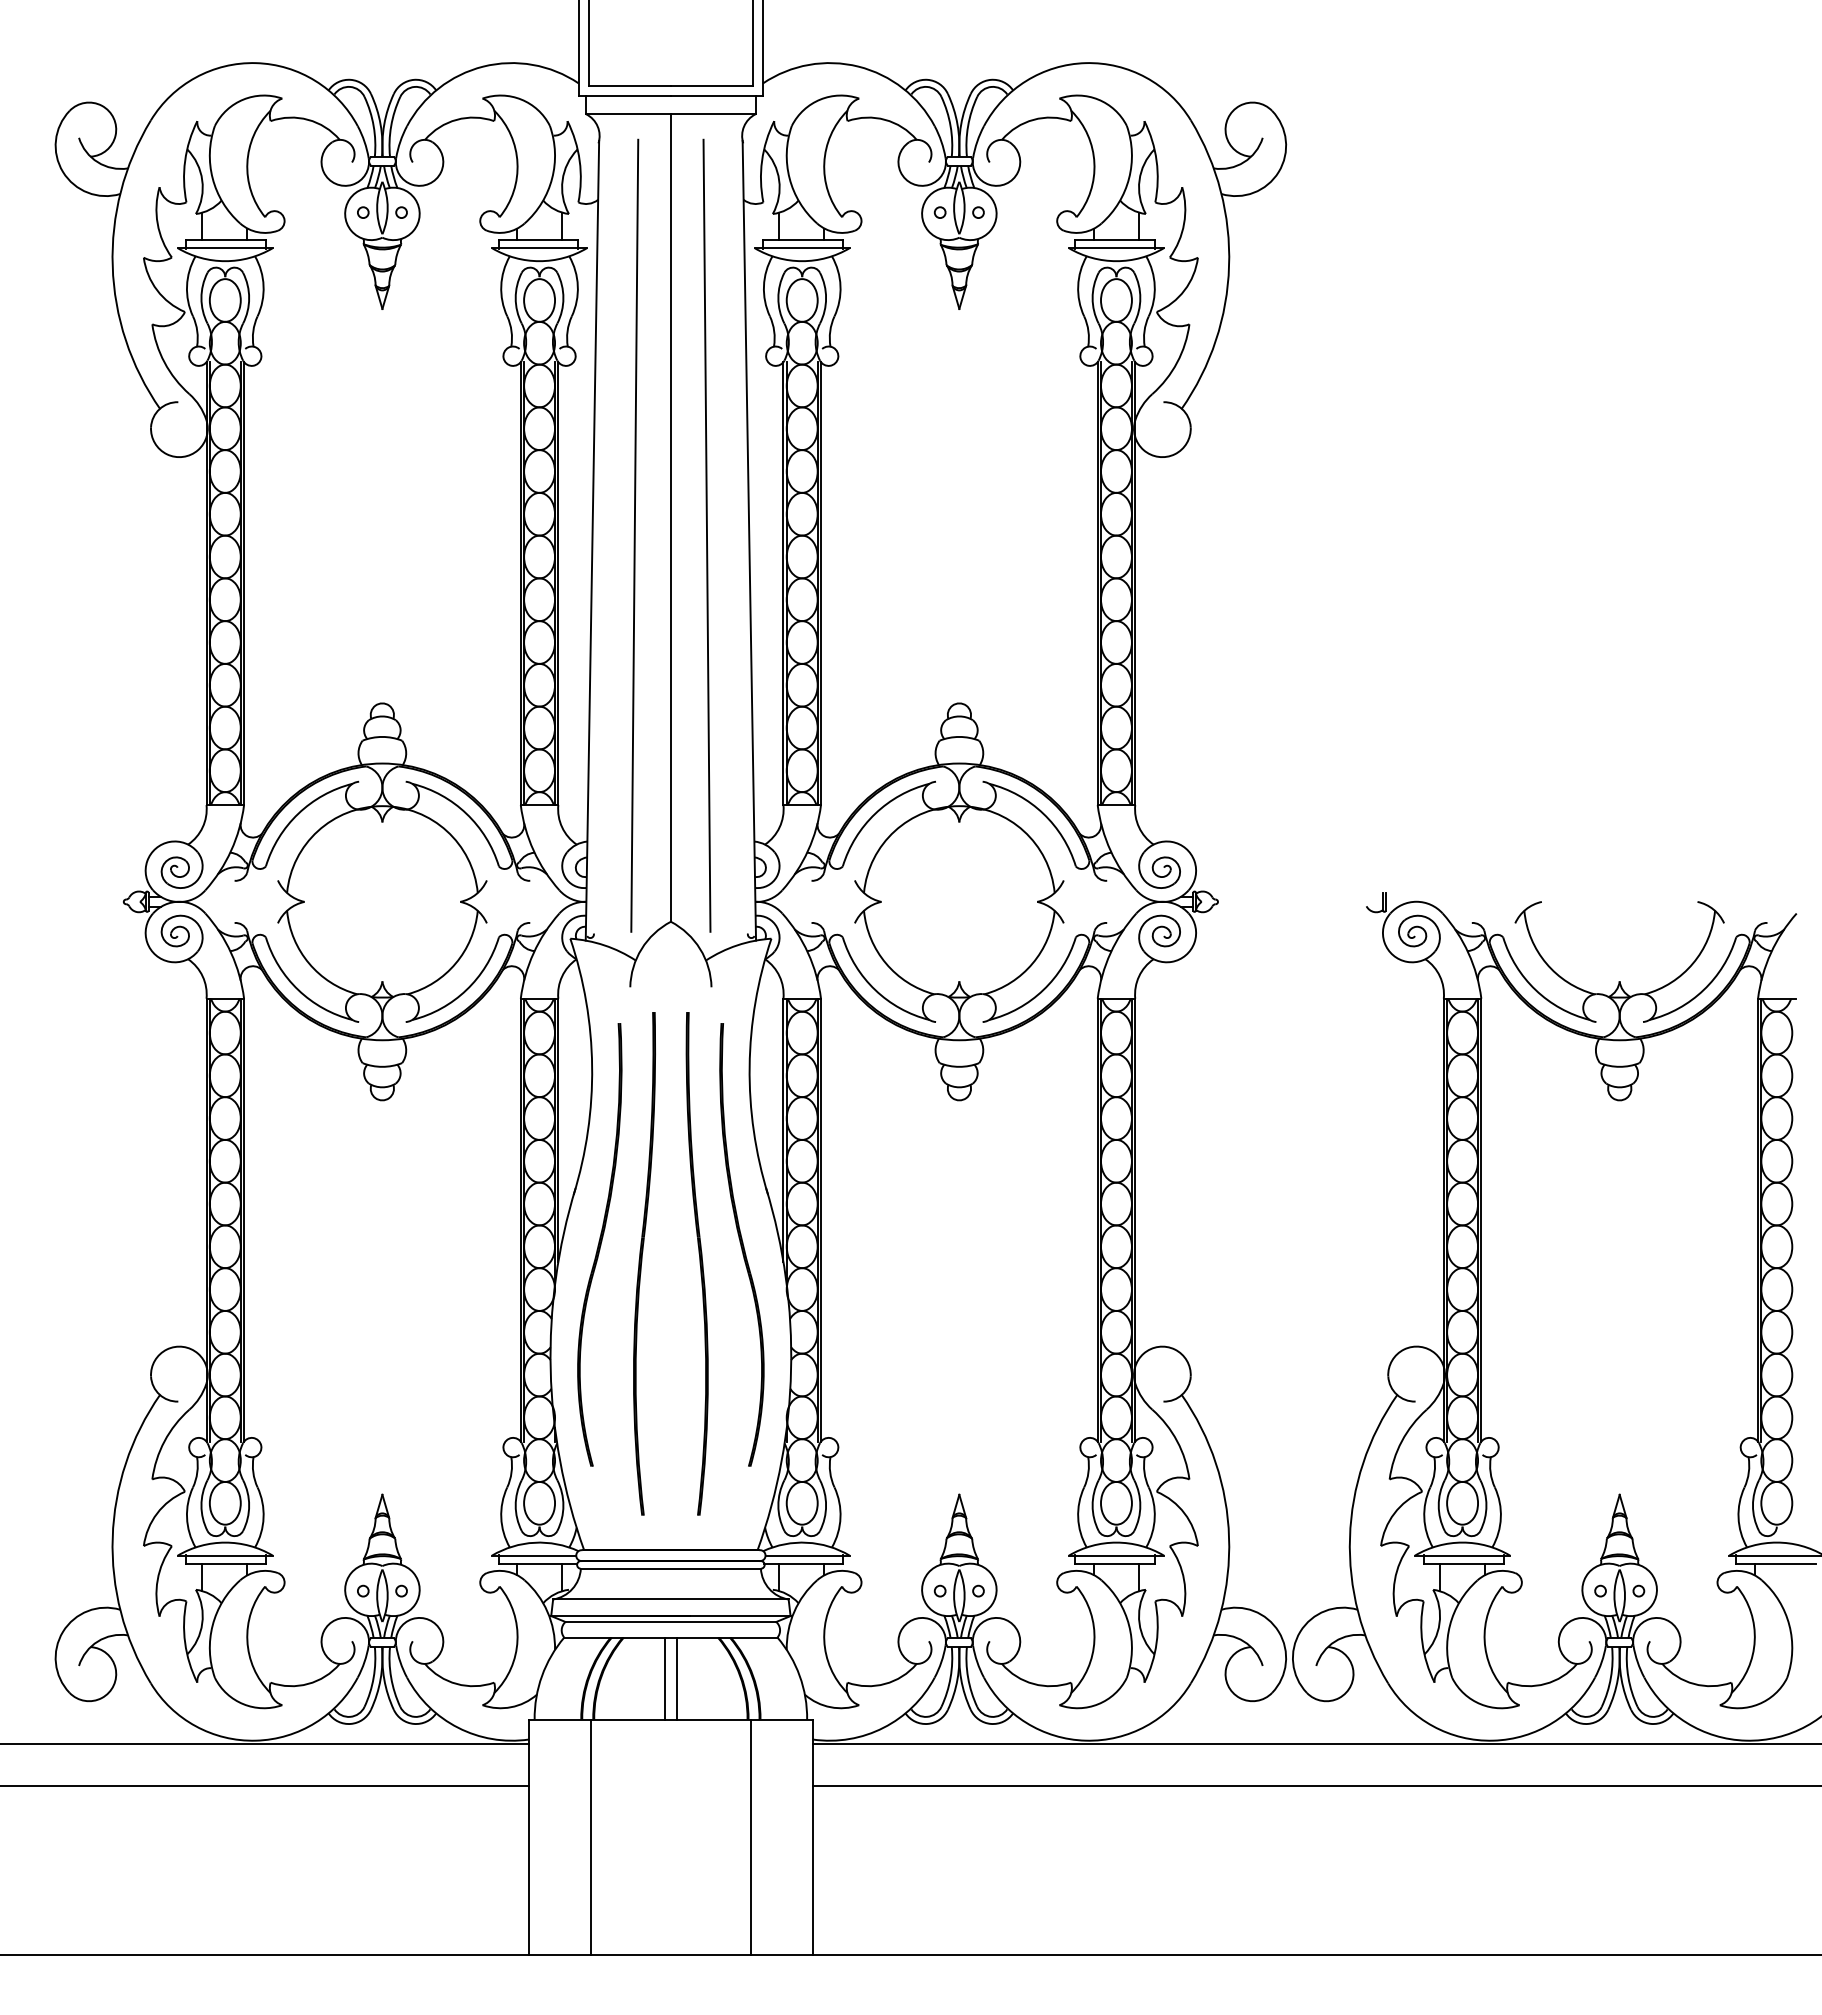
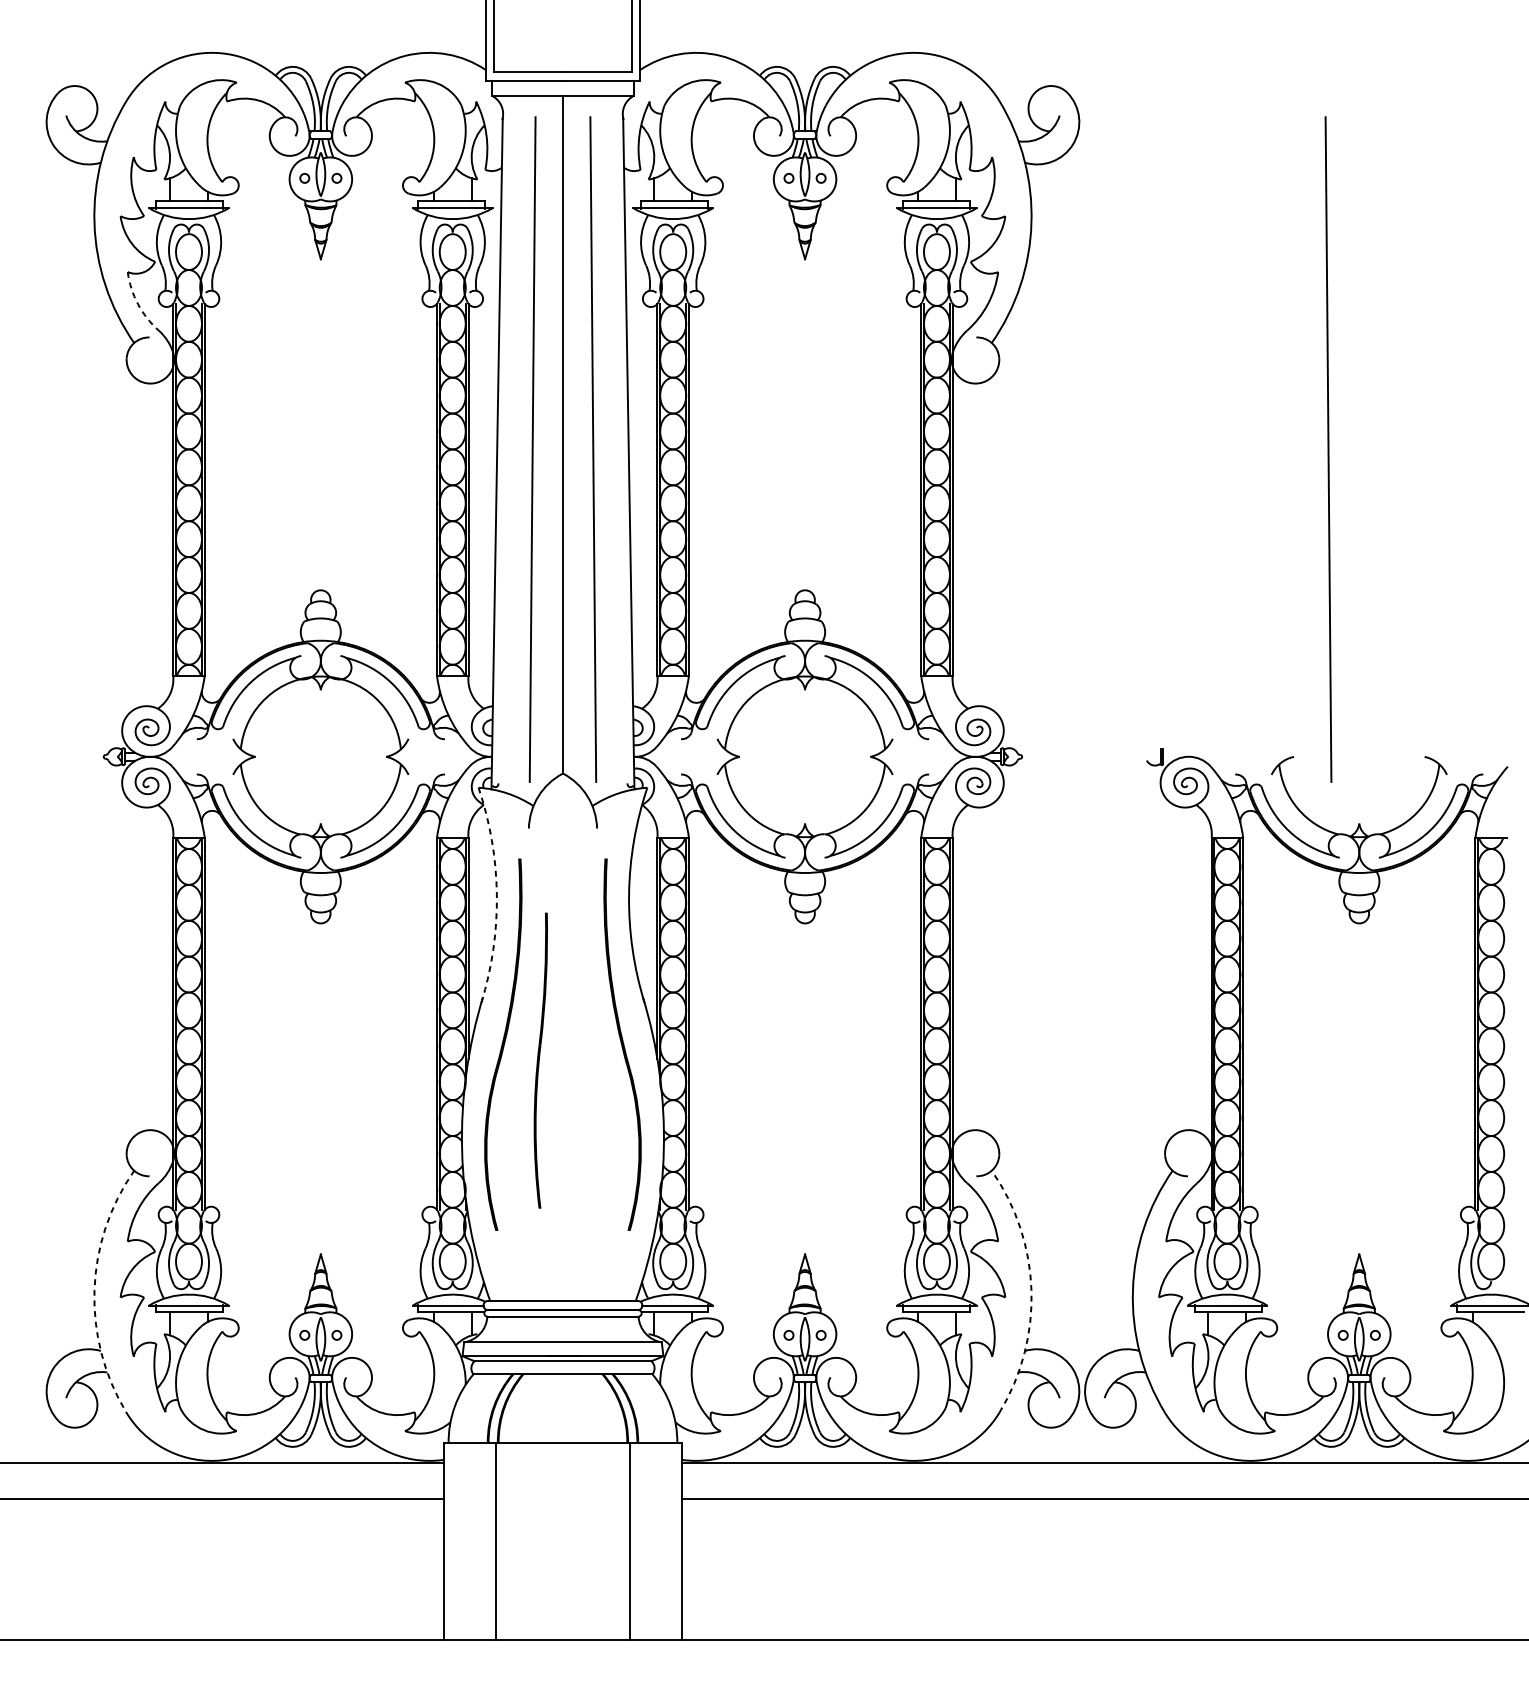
arc: (164, 362) -> (137, 304), solid -> dashed
line: (1582, 535) -> (1328, 449), added
arc: (592, 1066) -> (497, 895), solid -> dashed
part: (644, 1263) -> (540, 1060), size x0.7
part: (696, 1263) -> (584, 1060), removed
arc: (112, 1537) -> (94, 1290), solid -> dashed
arc: (1229, 1537) -> (1031, 1290), solid -> dashed
line: (664, 1678) -> (557, 1408), removed
line: (676, 1678) -> (567, 1408), removed

